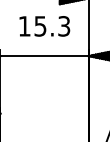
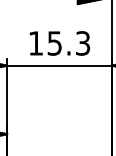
text: (44, 26) -> (59, 43), moved

